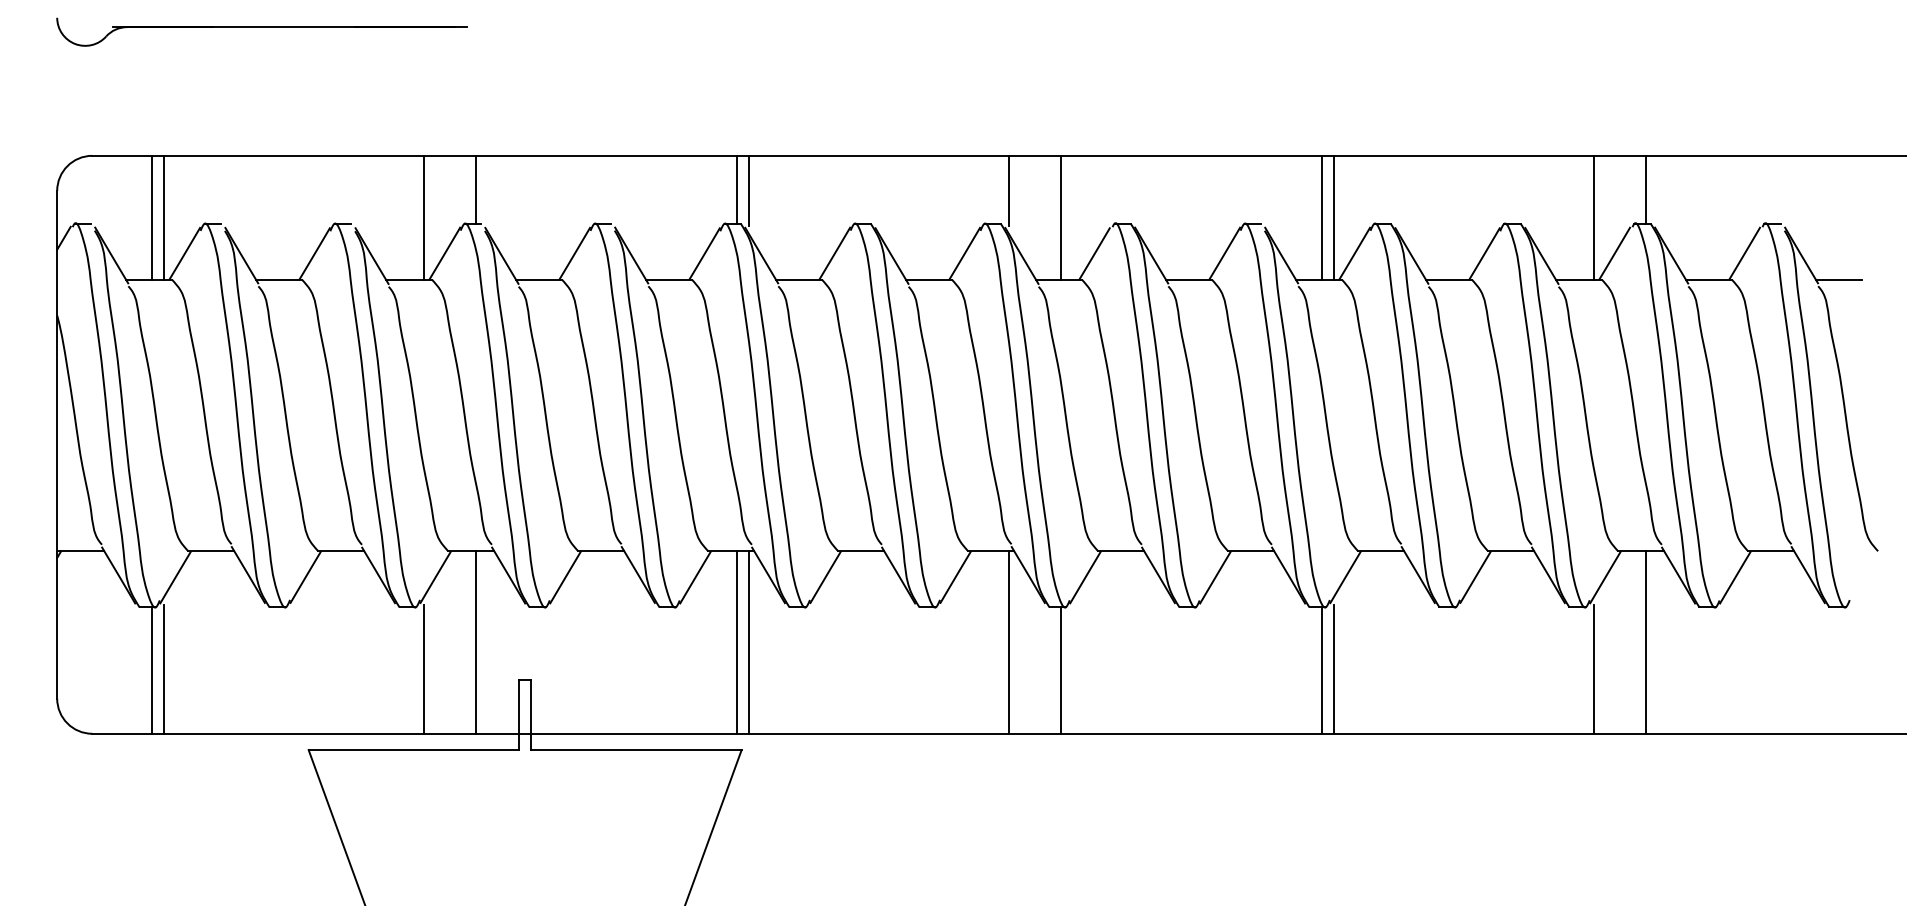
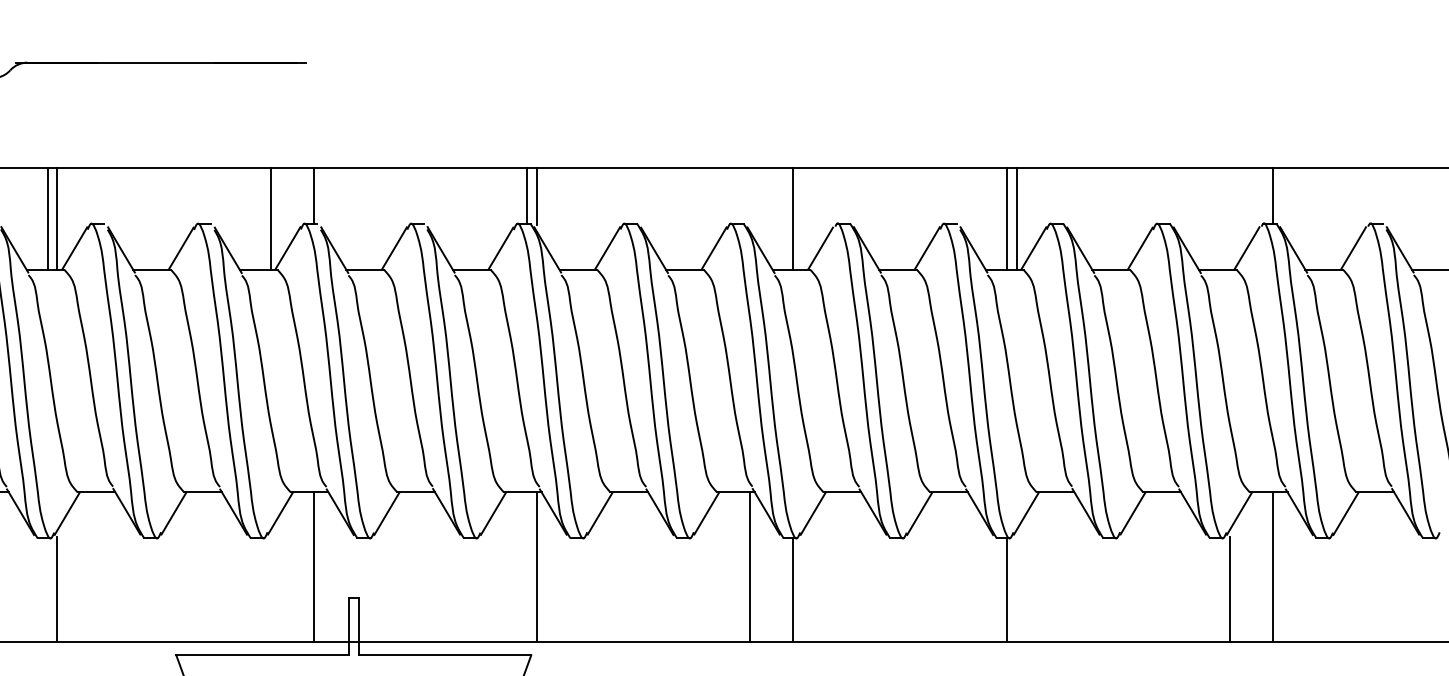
line: (1009, 190) -> (750, 196), removed
line: (1593, 217) -> (1229, 218), removed
line: (736, 642) -> (527, 567), removed
line: (424, 669) -> (271, 589), removed
line: (1333, 669) -> (1016, 589), removed
line: (151, 670) -> (47, 590), removed

